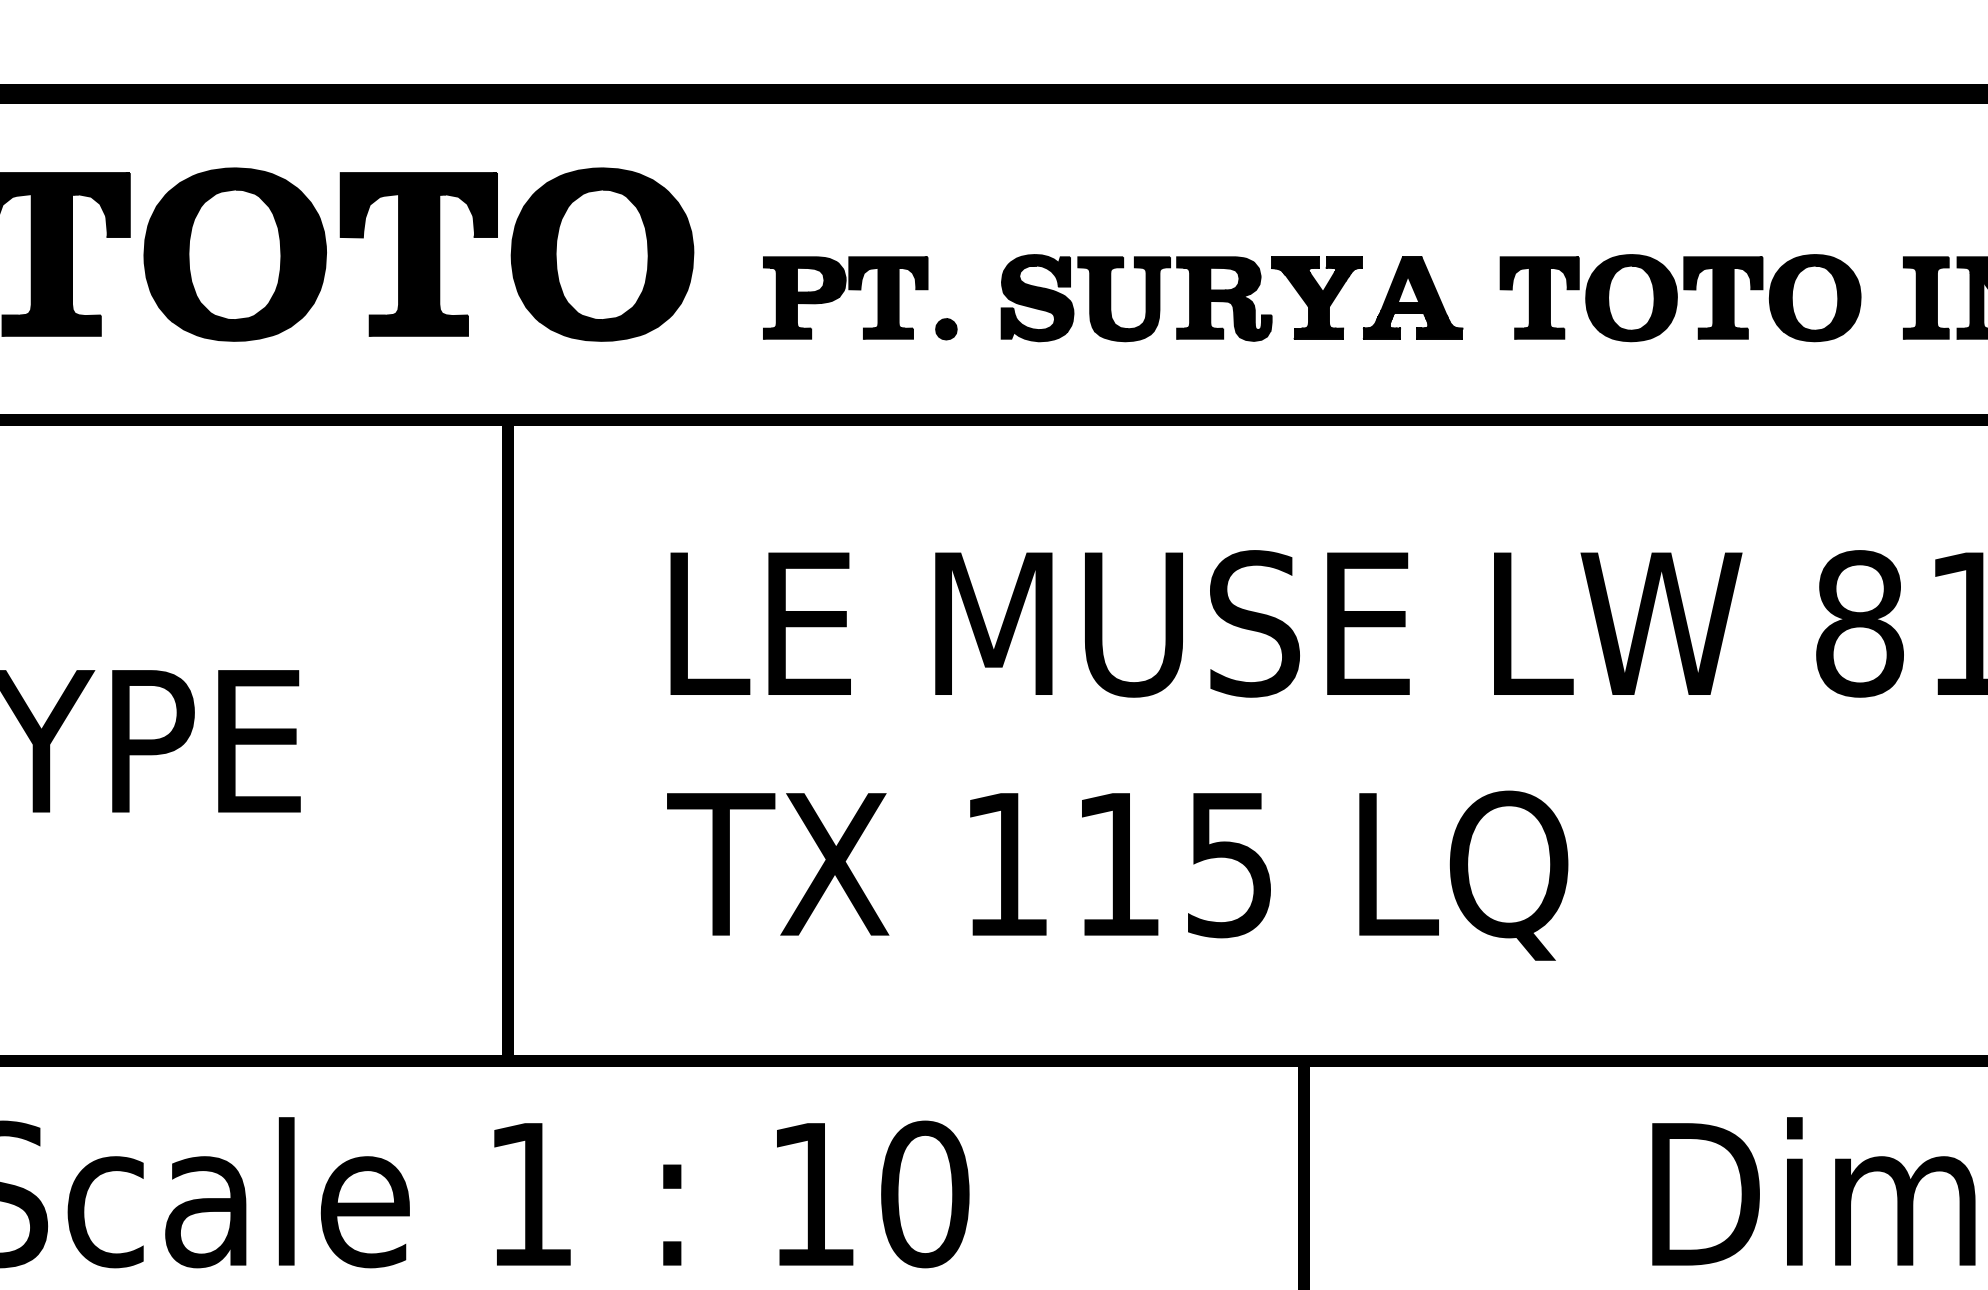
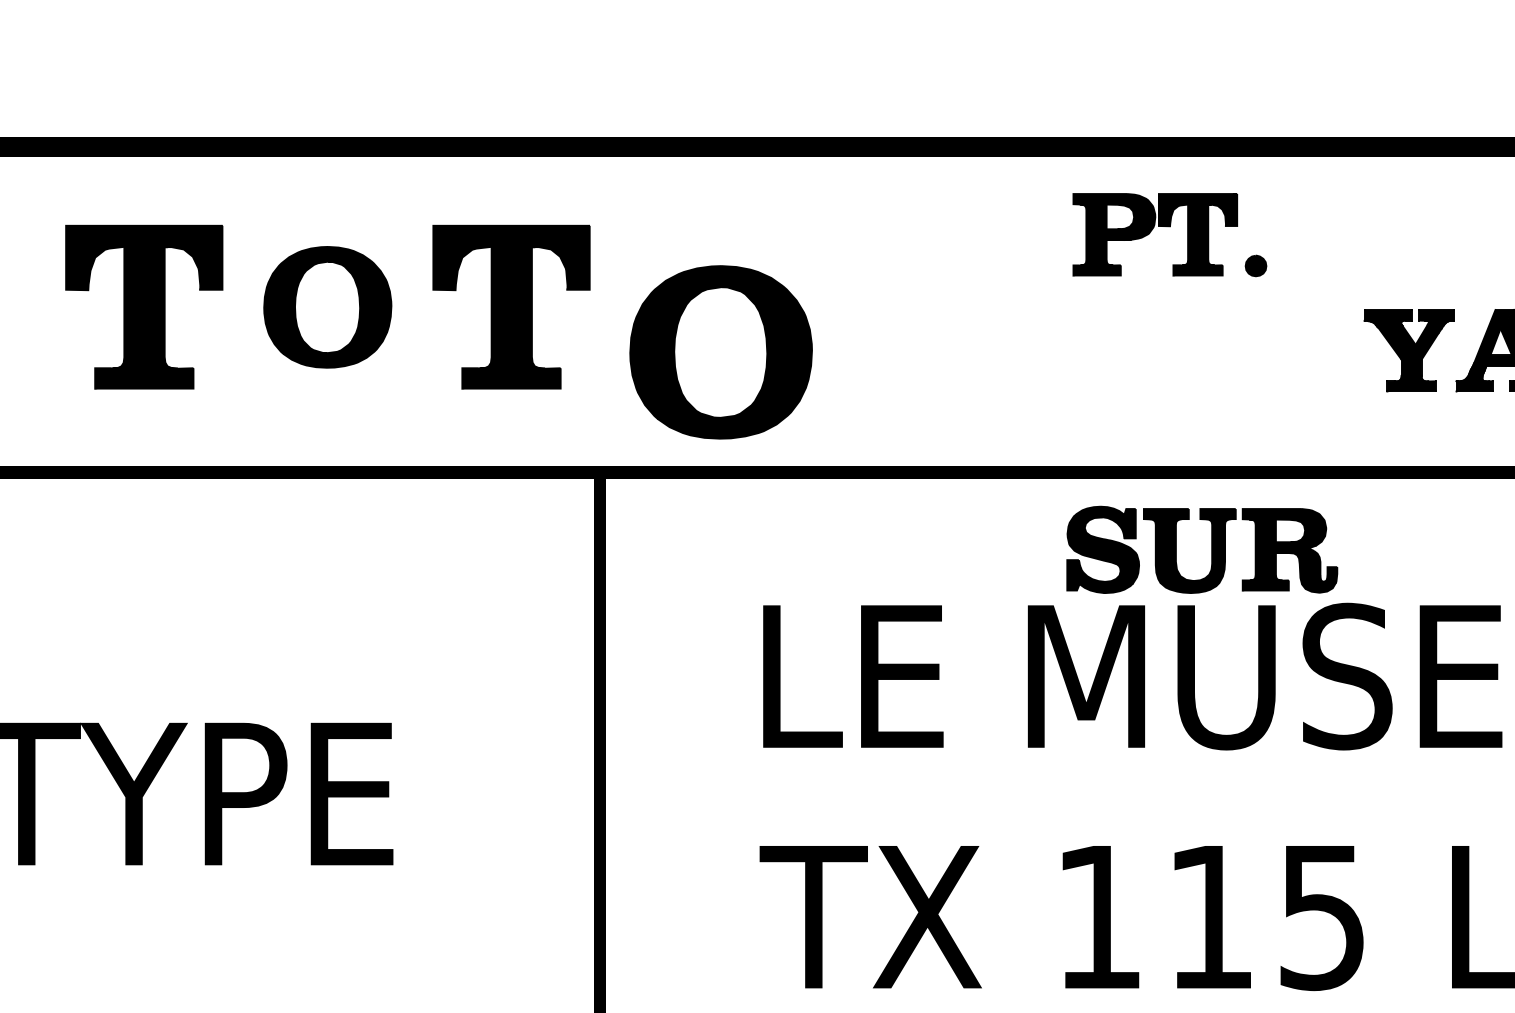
part: (234, 254) -> (327, 307), size x0.7
part: (602, 254) -> (721, 352), moved
part: (860, 290) -> (1170, 227), moved
part: (1145, 298) -> (1211, 550), moved

